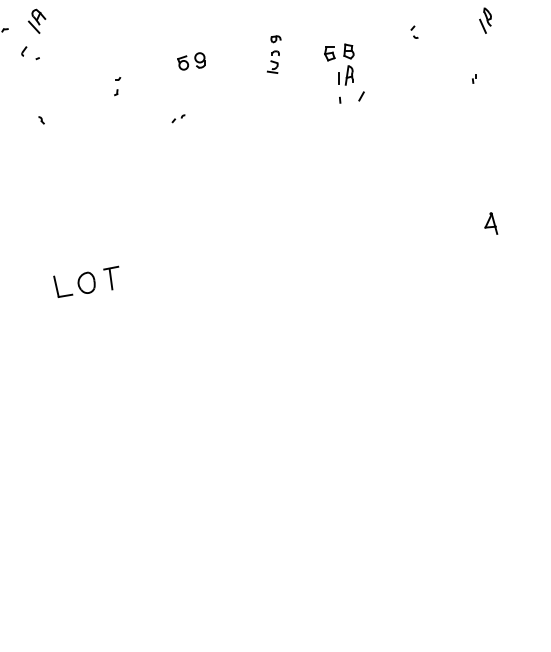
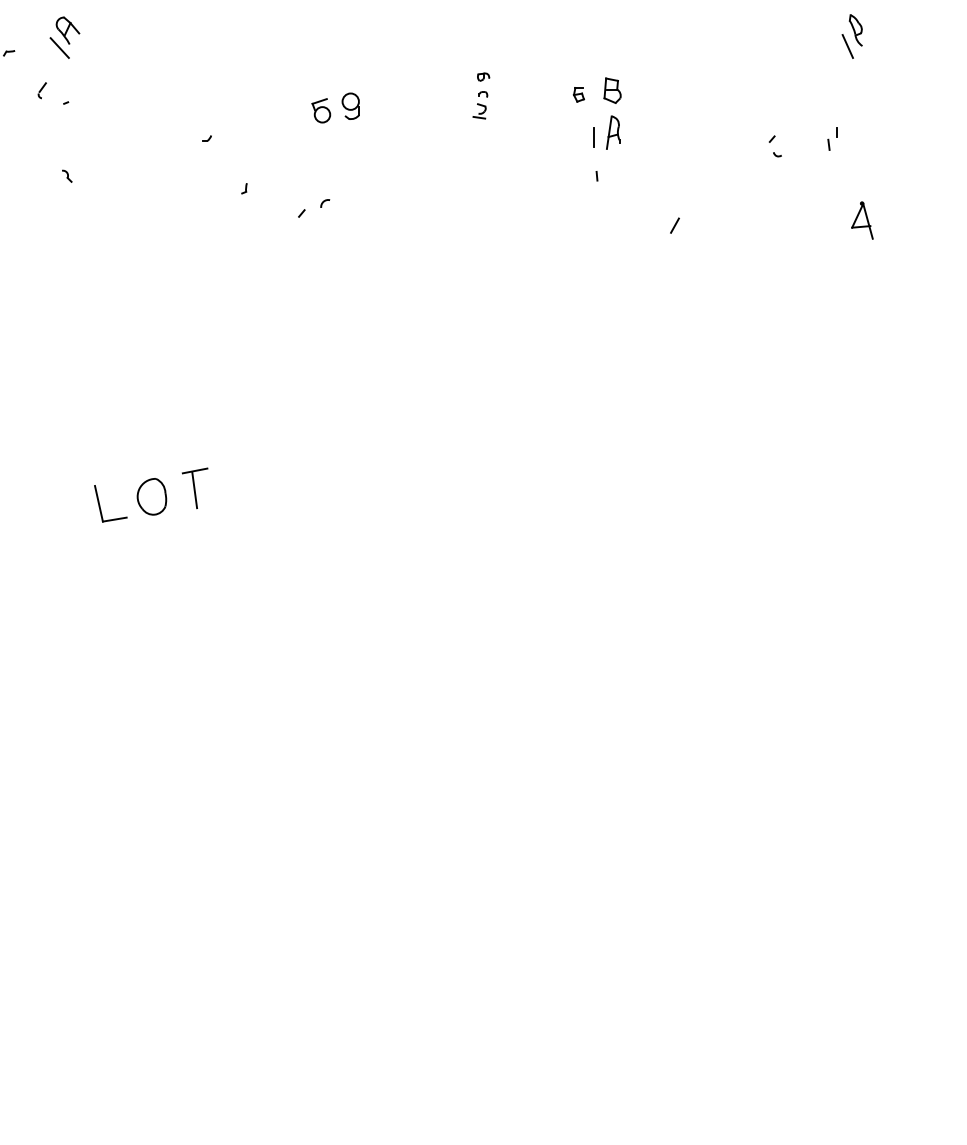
part: (414, 31) -> (774, 144), moved
part: (329, 53) -> (578, 94), size x0.6
part: (274, 54) -> (481, 95), size x0.7
part: (474, 78) -> (832, 137), size x1.6
part: (116, 92) -> (244, 188), moved
line: (361, 96) -> (674, 225), moved
part: (178, 118) -> (313, 208), size x1.4
part: (41, 120) -> (67, 176), moved
part: (491, 223) -> (862, 220), moved

